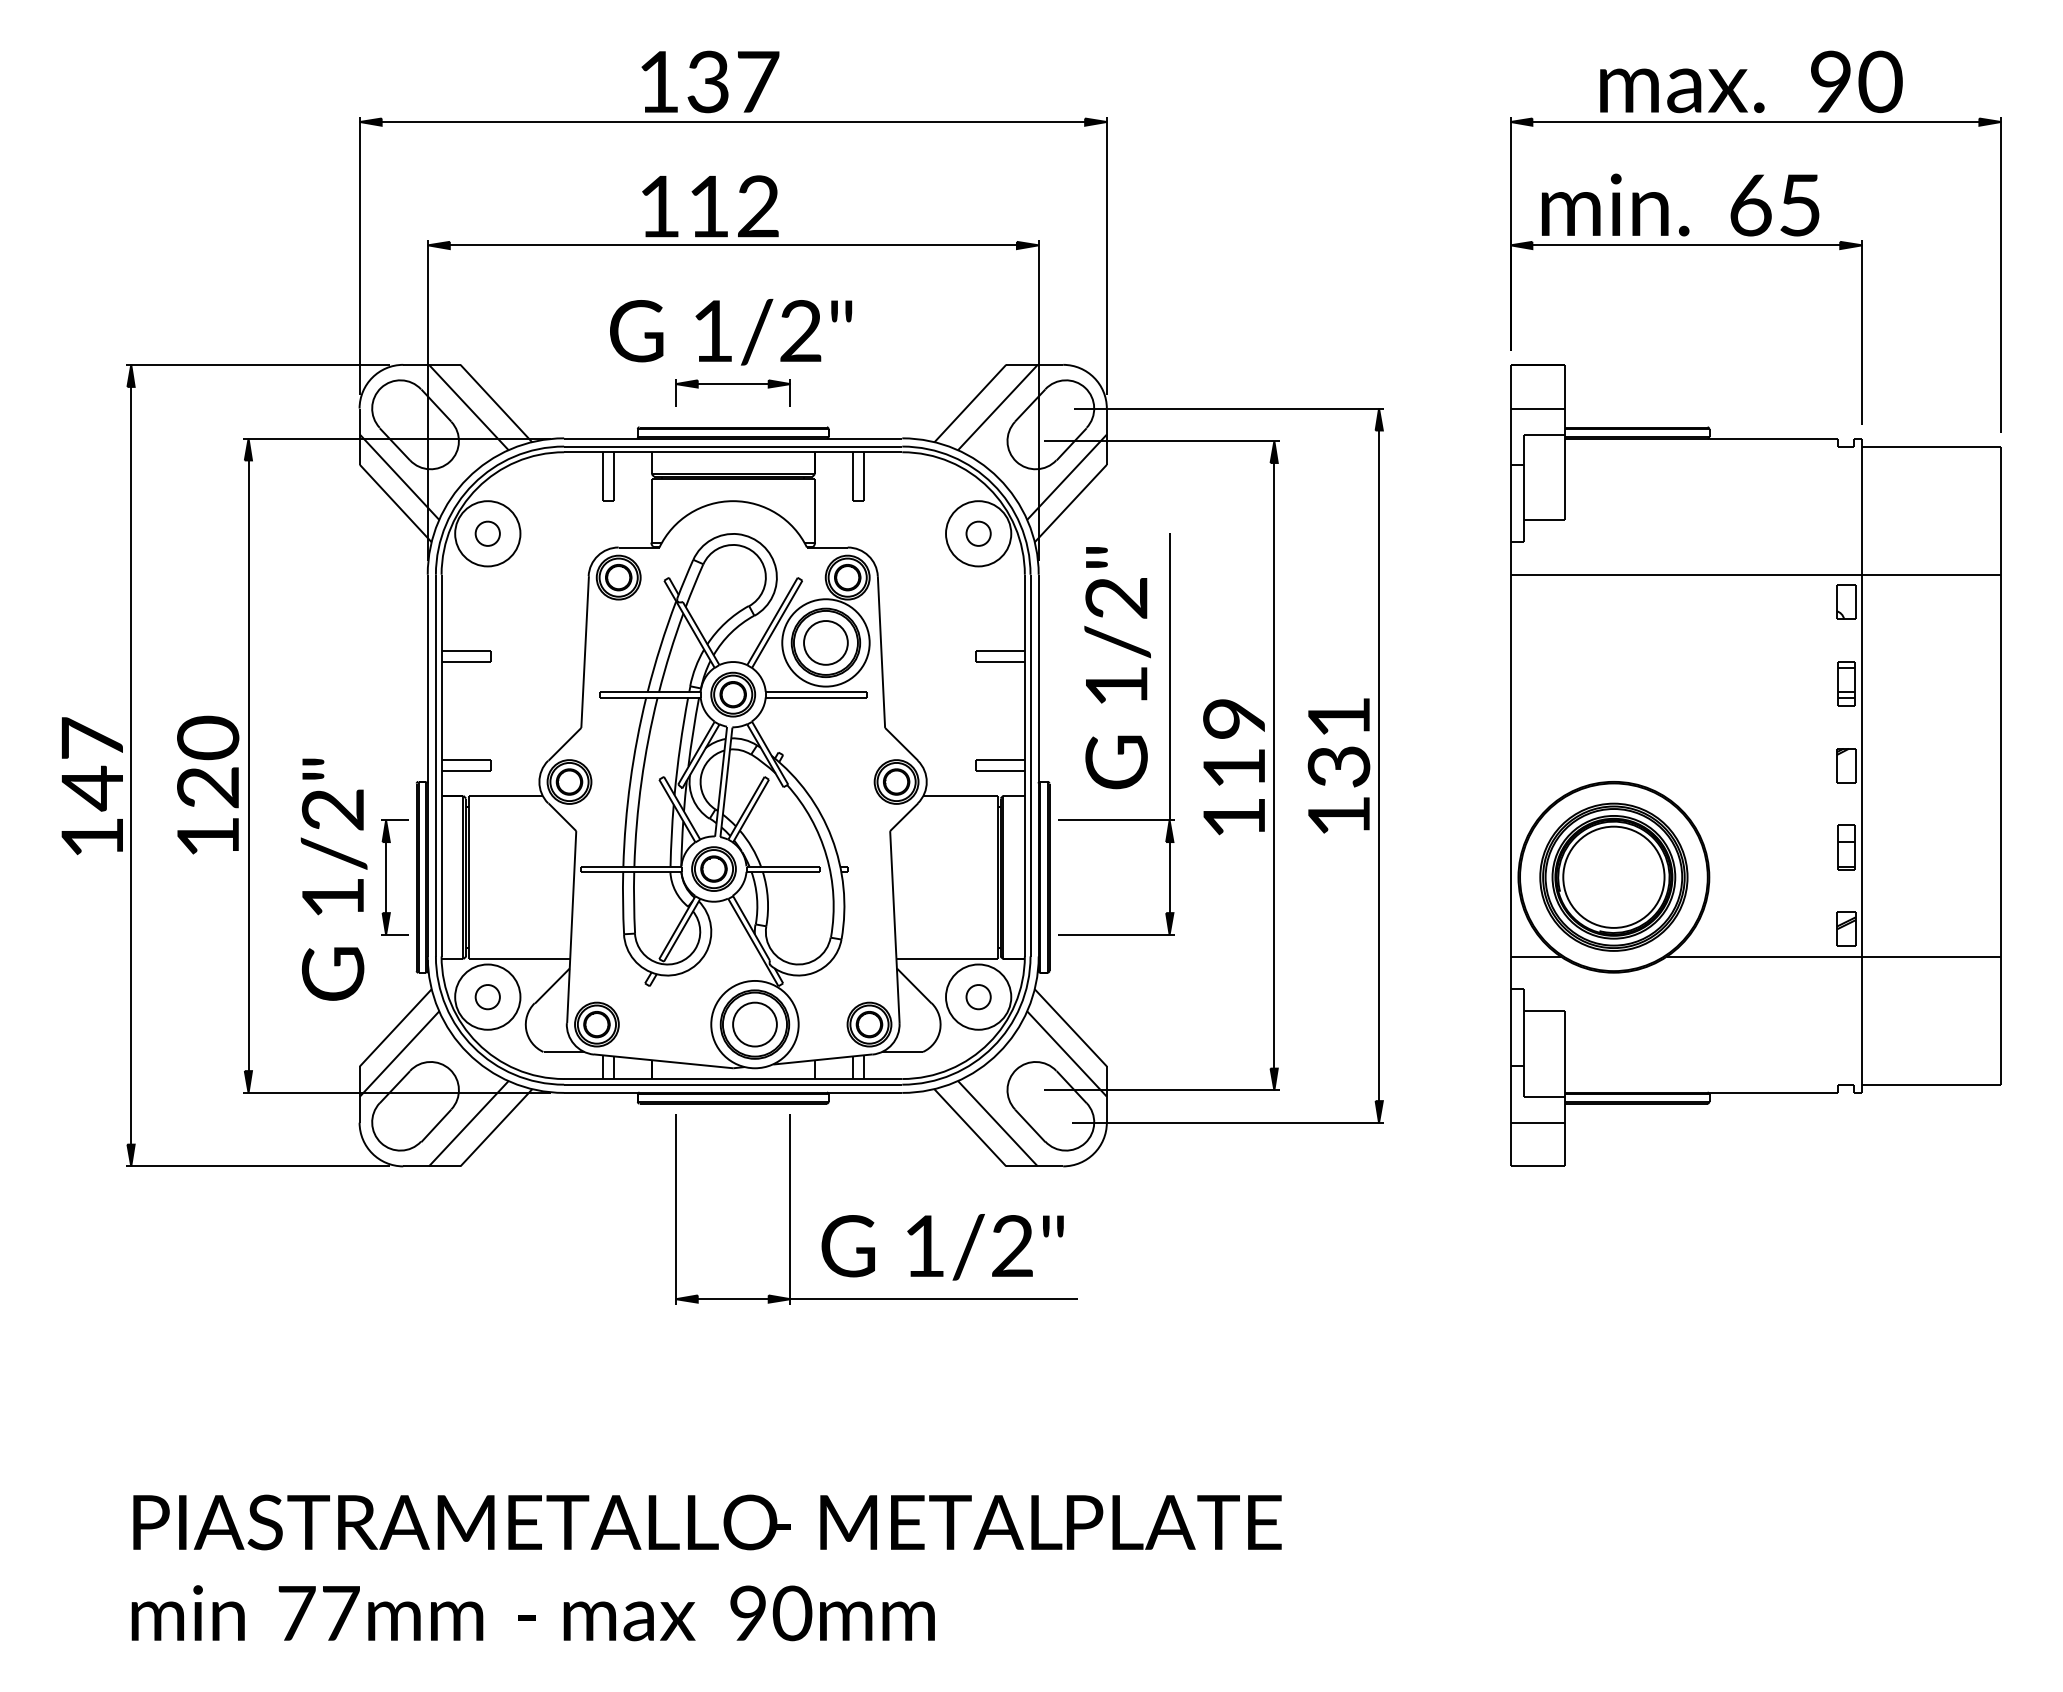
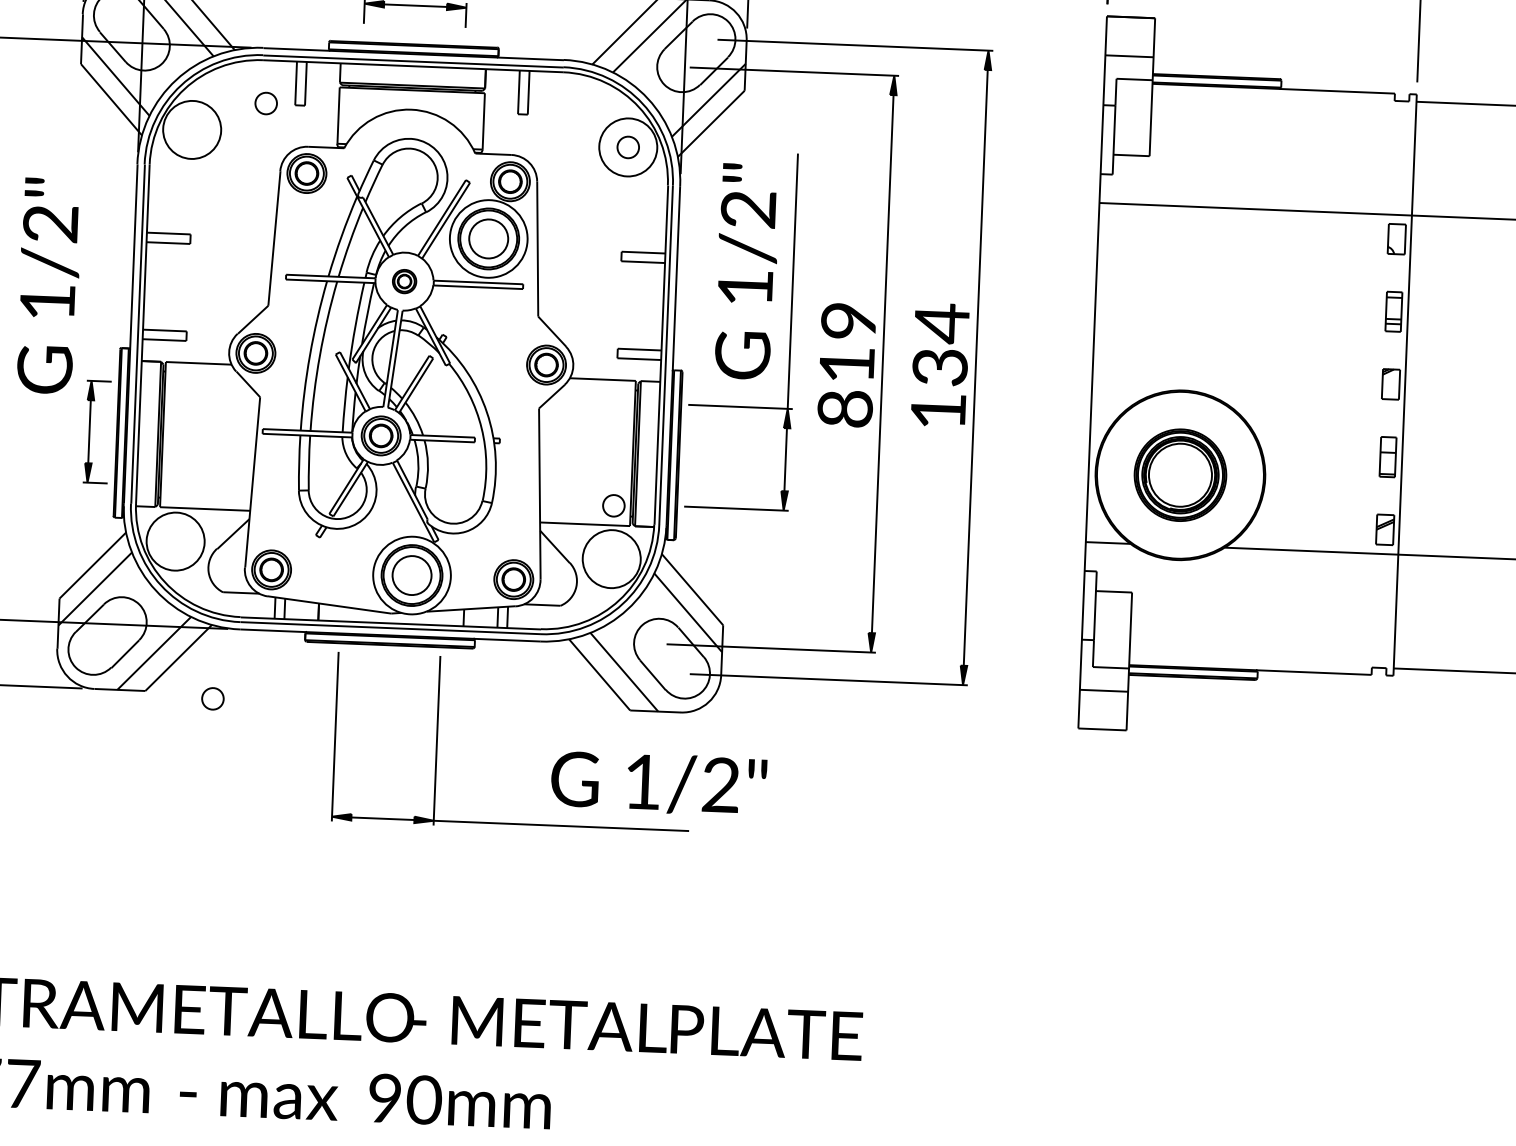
part: (487, 533) -> (265, 103), moved
part: (733, 694) -> (404, 281), size x0.6
text: (1338, 717) -> (941, 323), 131 -> 134
text: (1234, 817) -> (845, 408), 119 -> 819
part: (1613, 876) -> (1180, 474), size x0.7
text: (333, 879) -> (48, 285), moved
part: (487, 997) -> (212, 699), moved
part: (978, 997) -> (613, 506), moved
text: (942, 1247) -> (658, 783), moved

